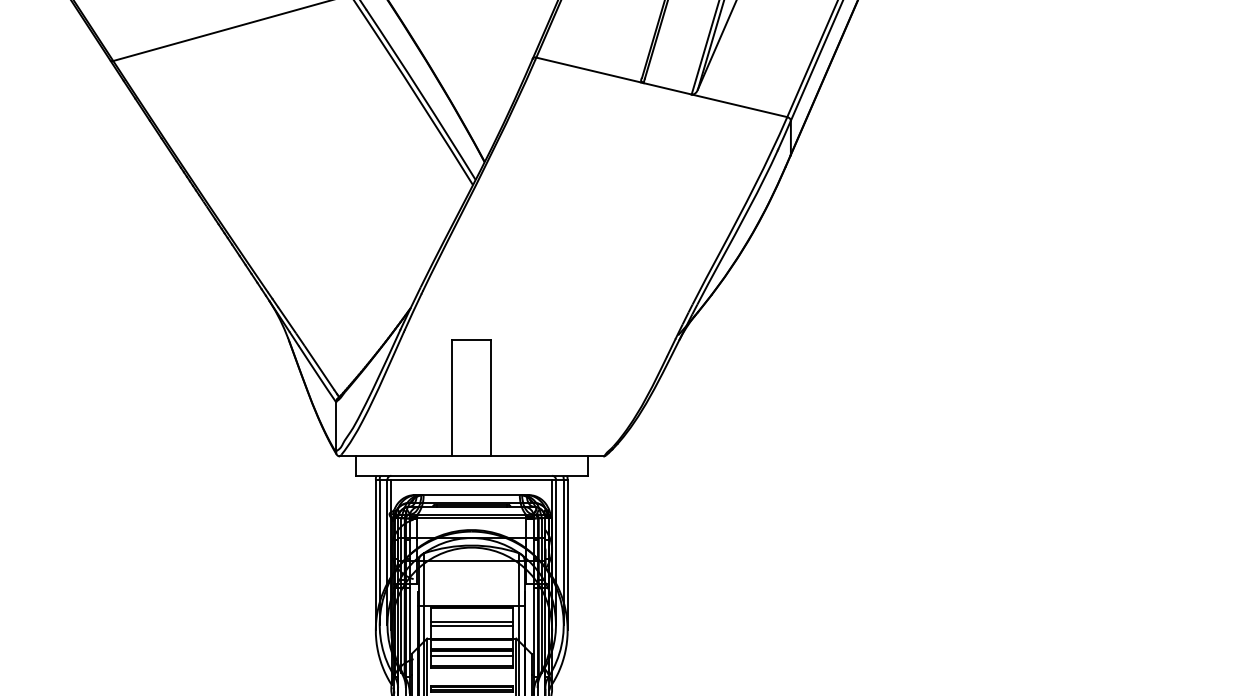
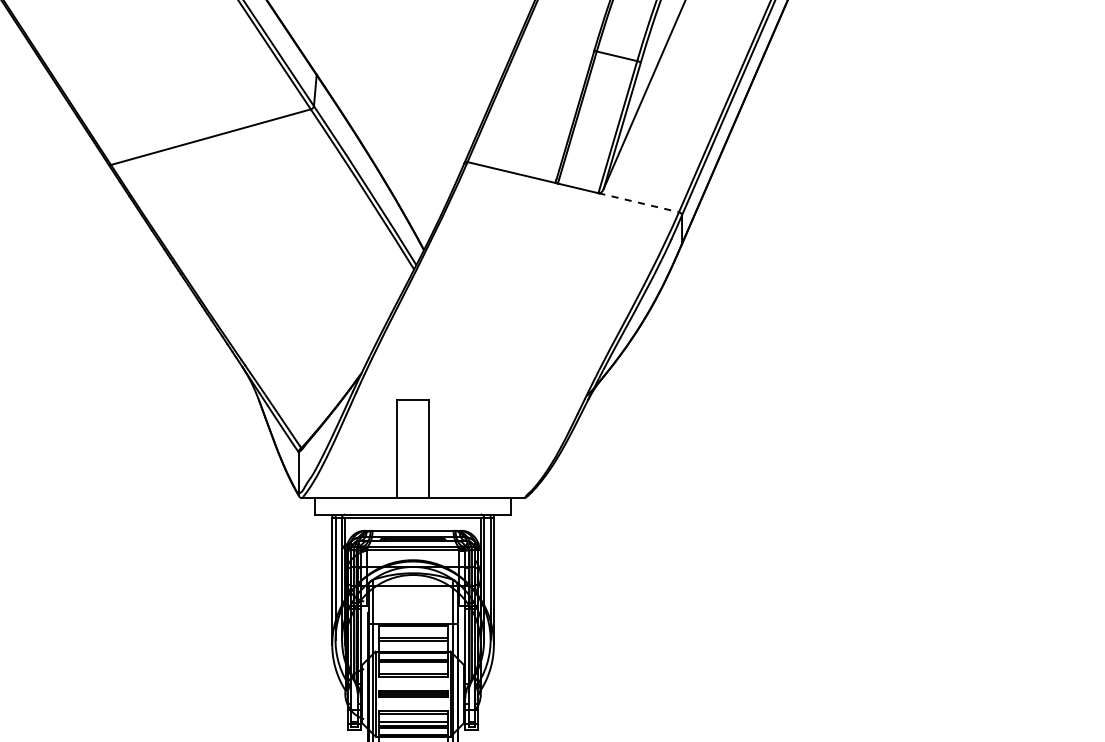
line: (740, 105) -> (639, 202), solid -> dashed
line: (471, 656) -> (412, 666), removed

